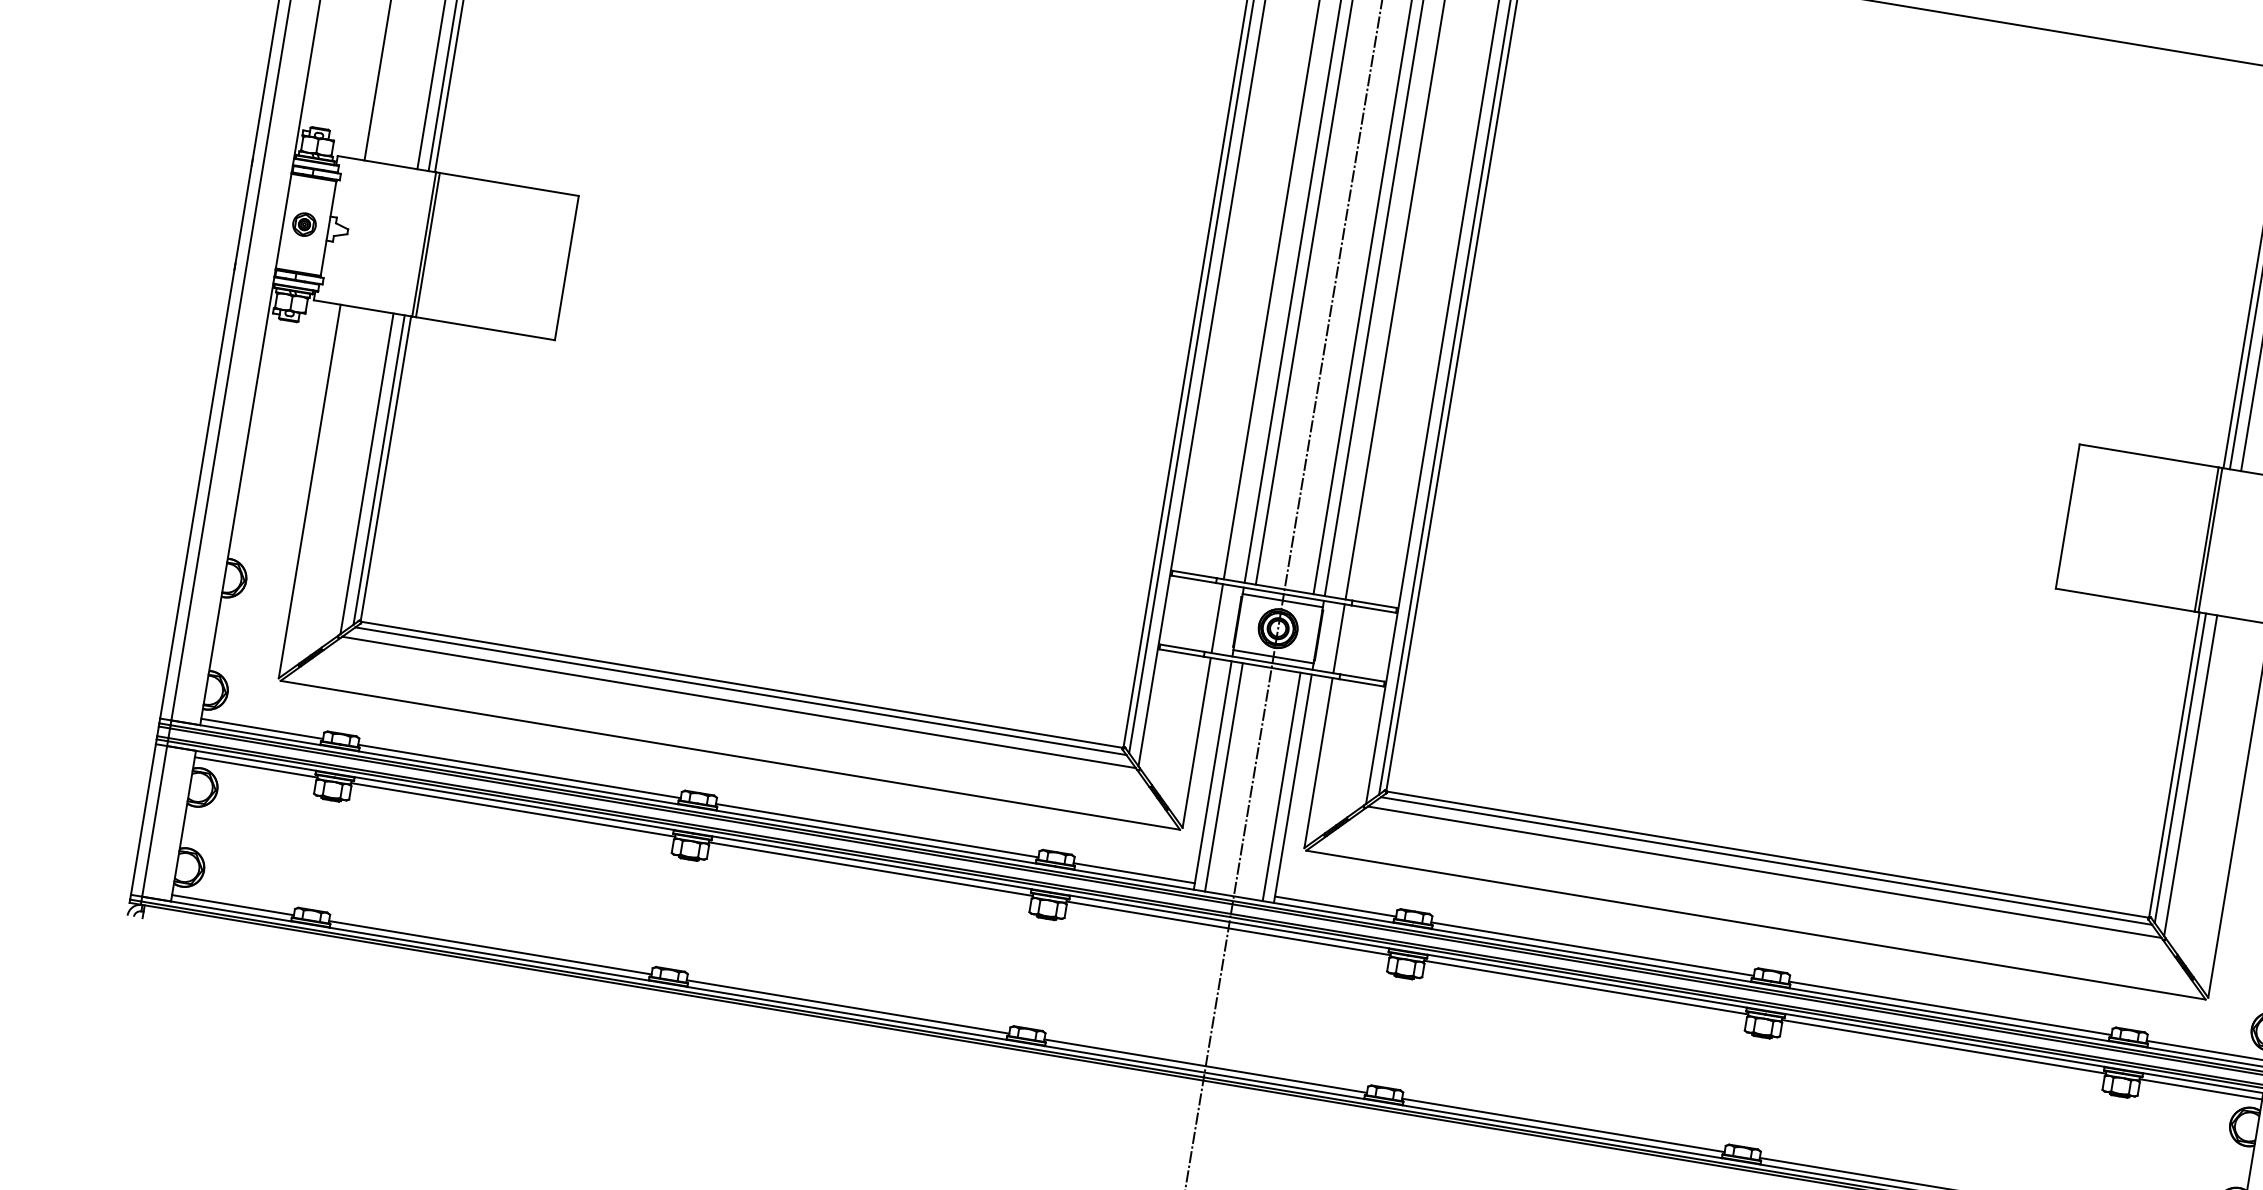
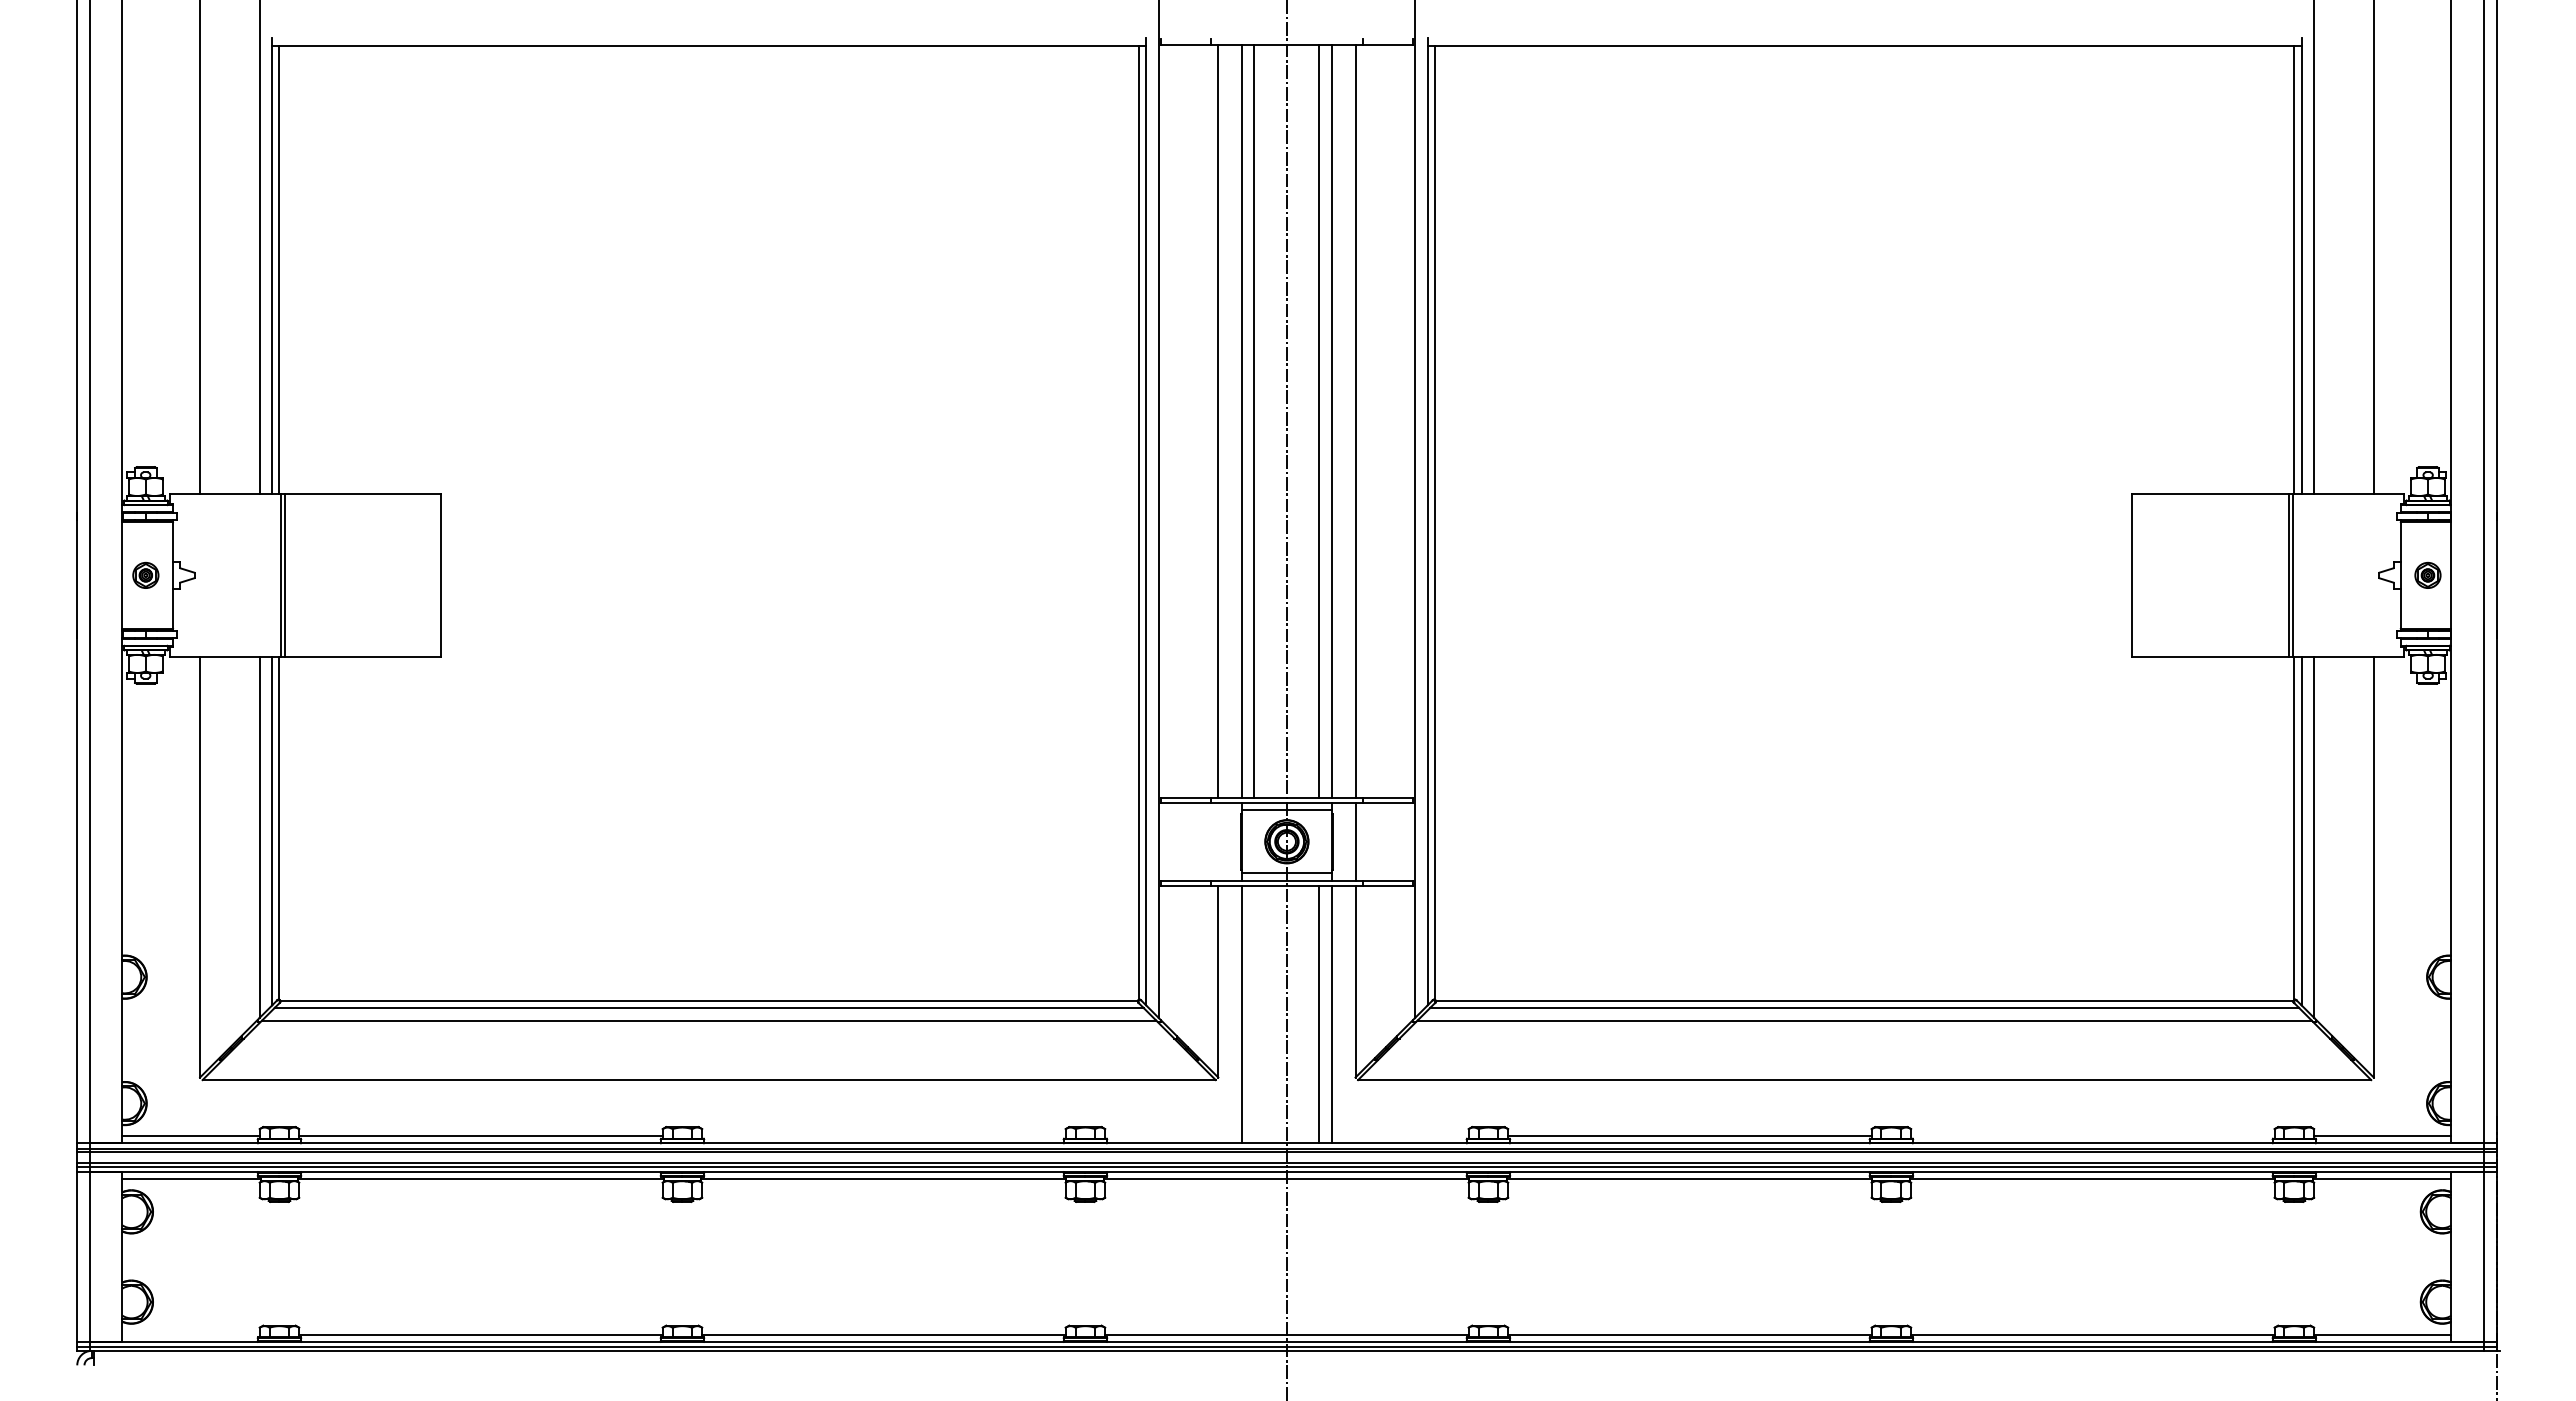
line: (1217, 618) -> (1218, 841), removed
line: (1224, 777) -> (1254, 1014), removed
line: (876, 831) -> (883, 1136), removed
line: (1134, 873) -> (1173, 1136), removed
line: (232, 904) -> (190, 1334), removed
line: (1335, 906) -> (1400, 1136), removed
line: (1949, 1008) -> (2092, 1136), removed

